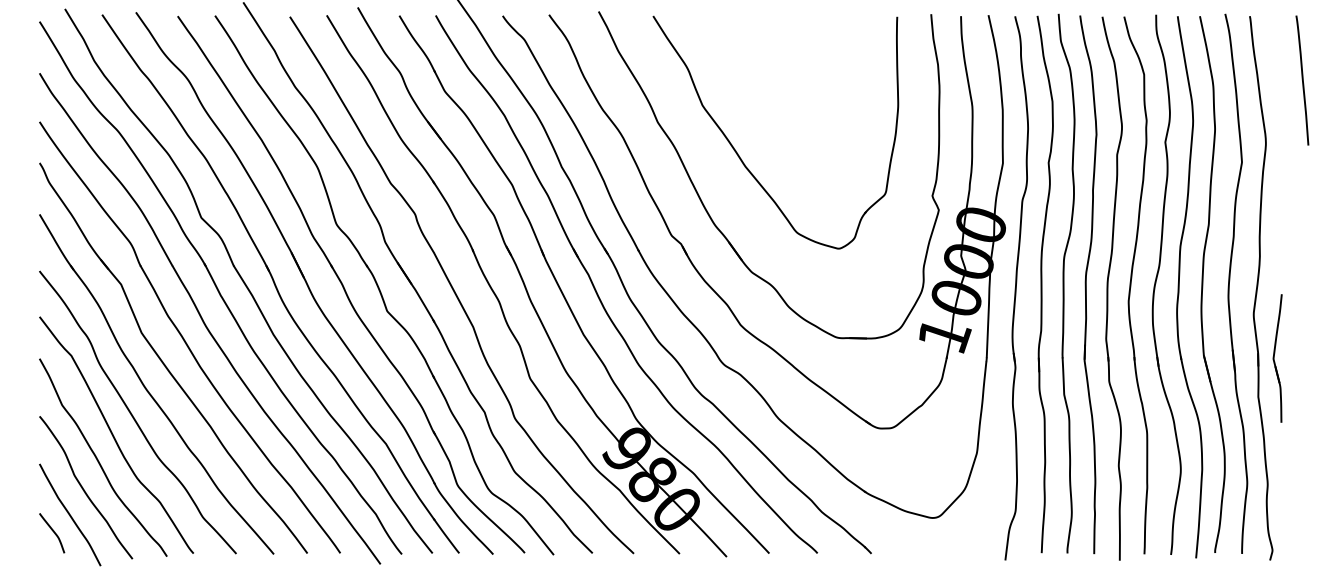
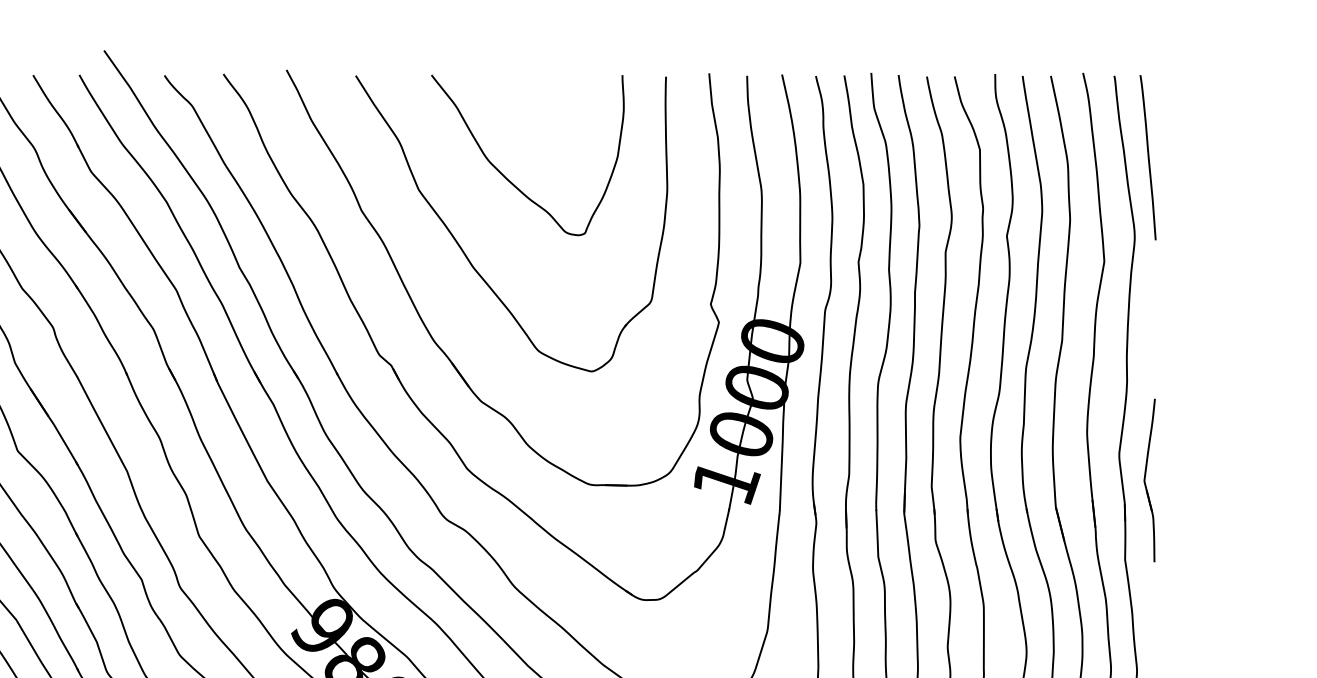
line: (1302, 80) -> (1148, 157), moved
curve: (771, 95) -> (506, 176), added
part: (1277, 358) -> (1149, 480), moved

